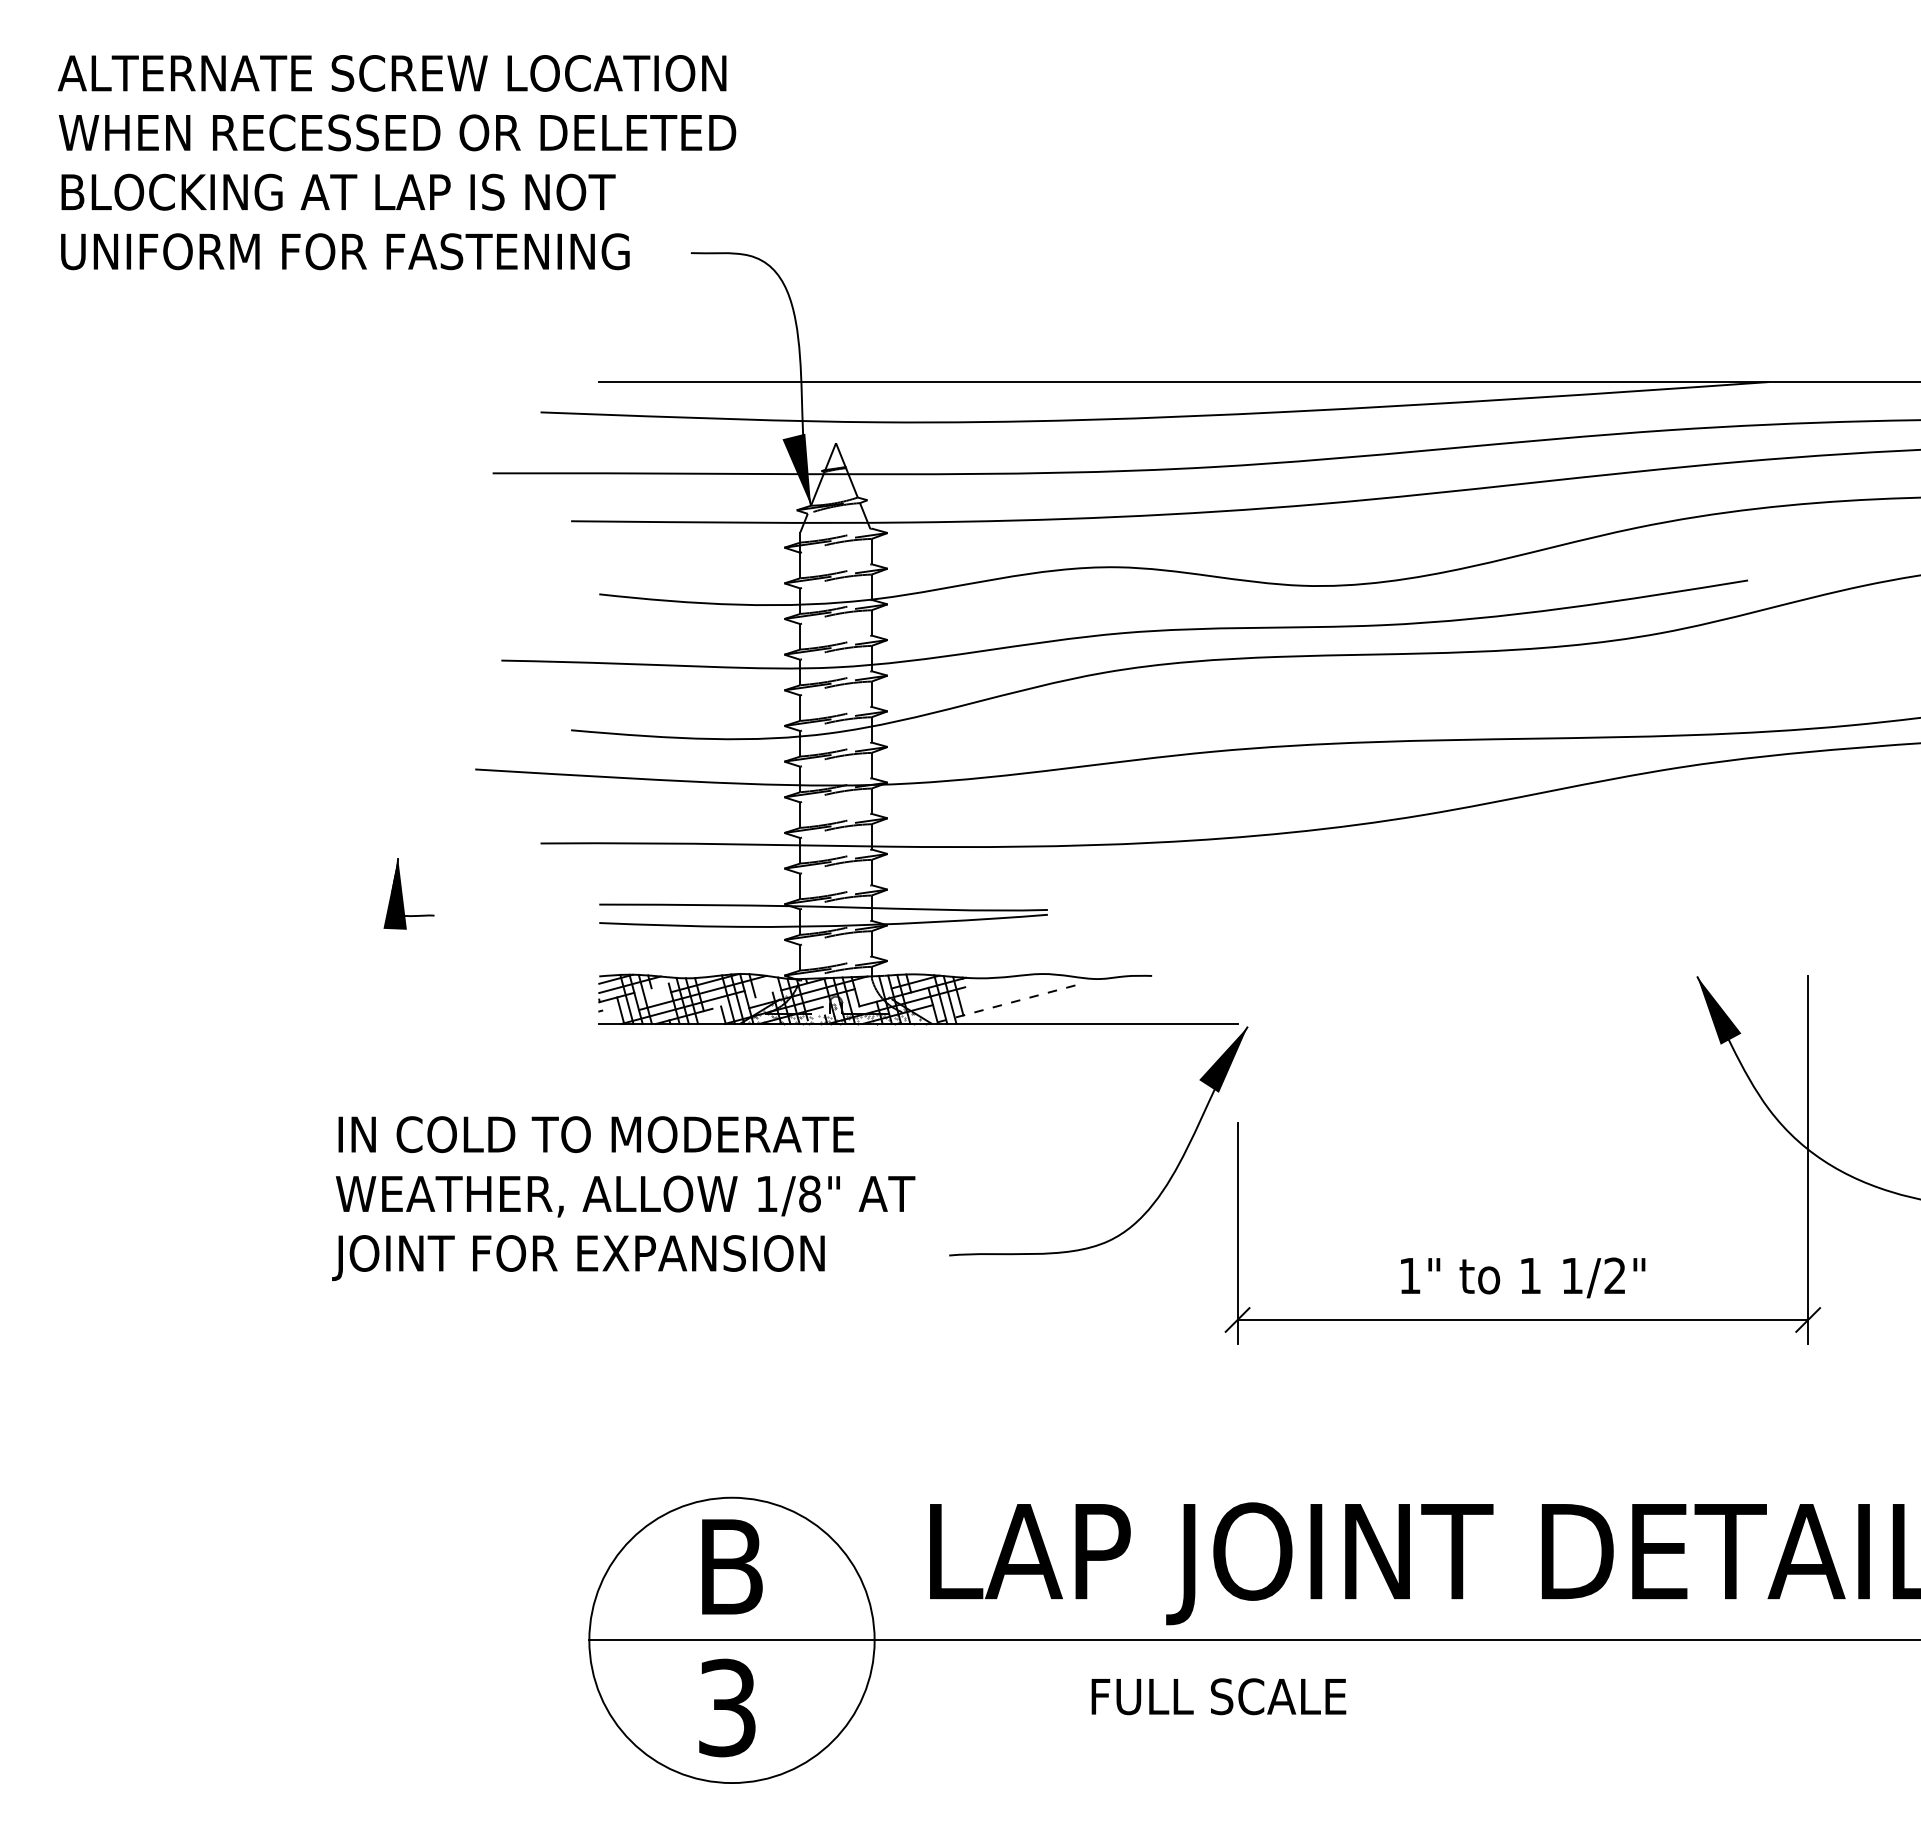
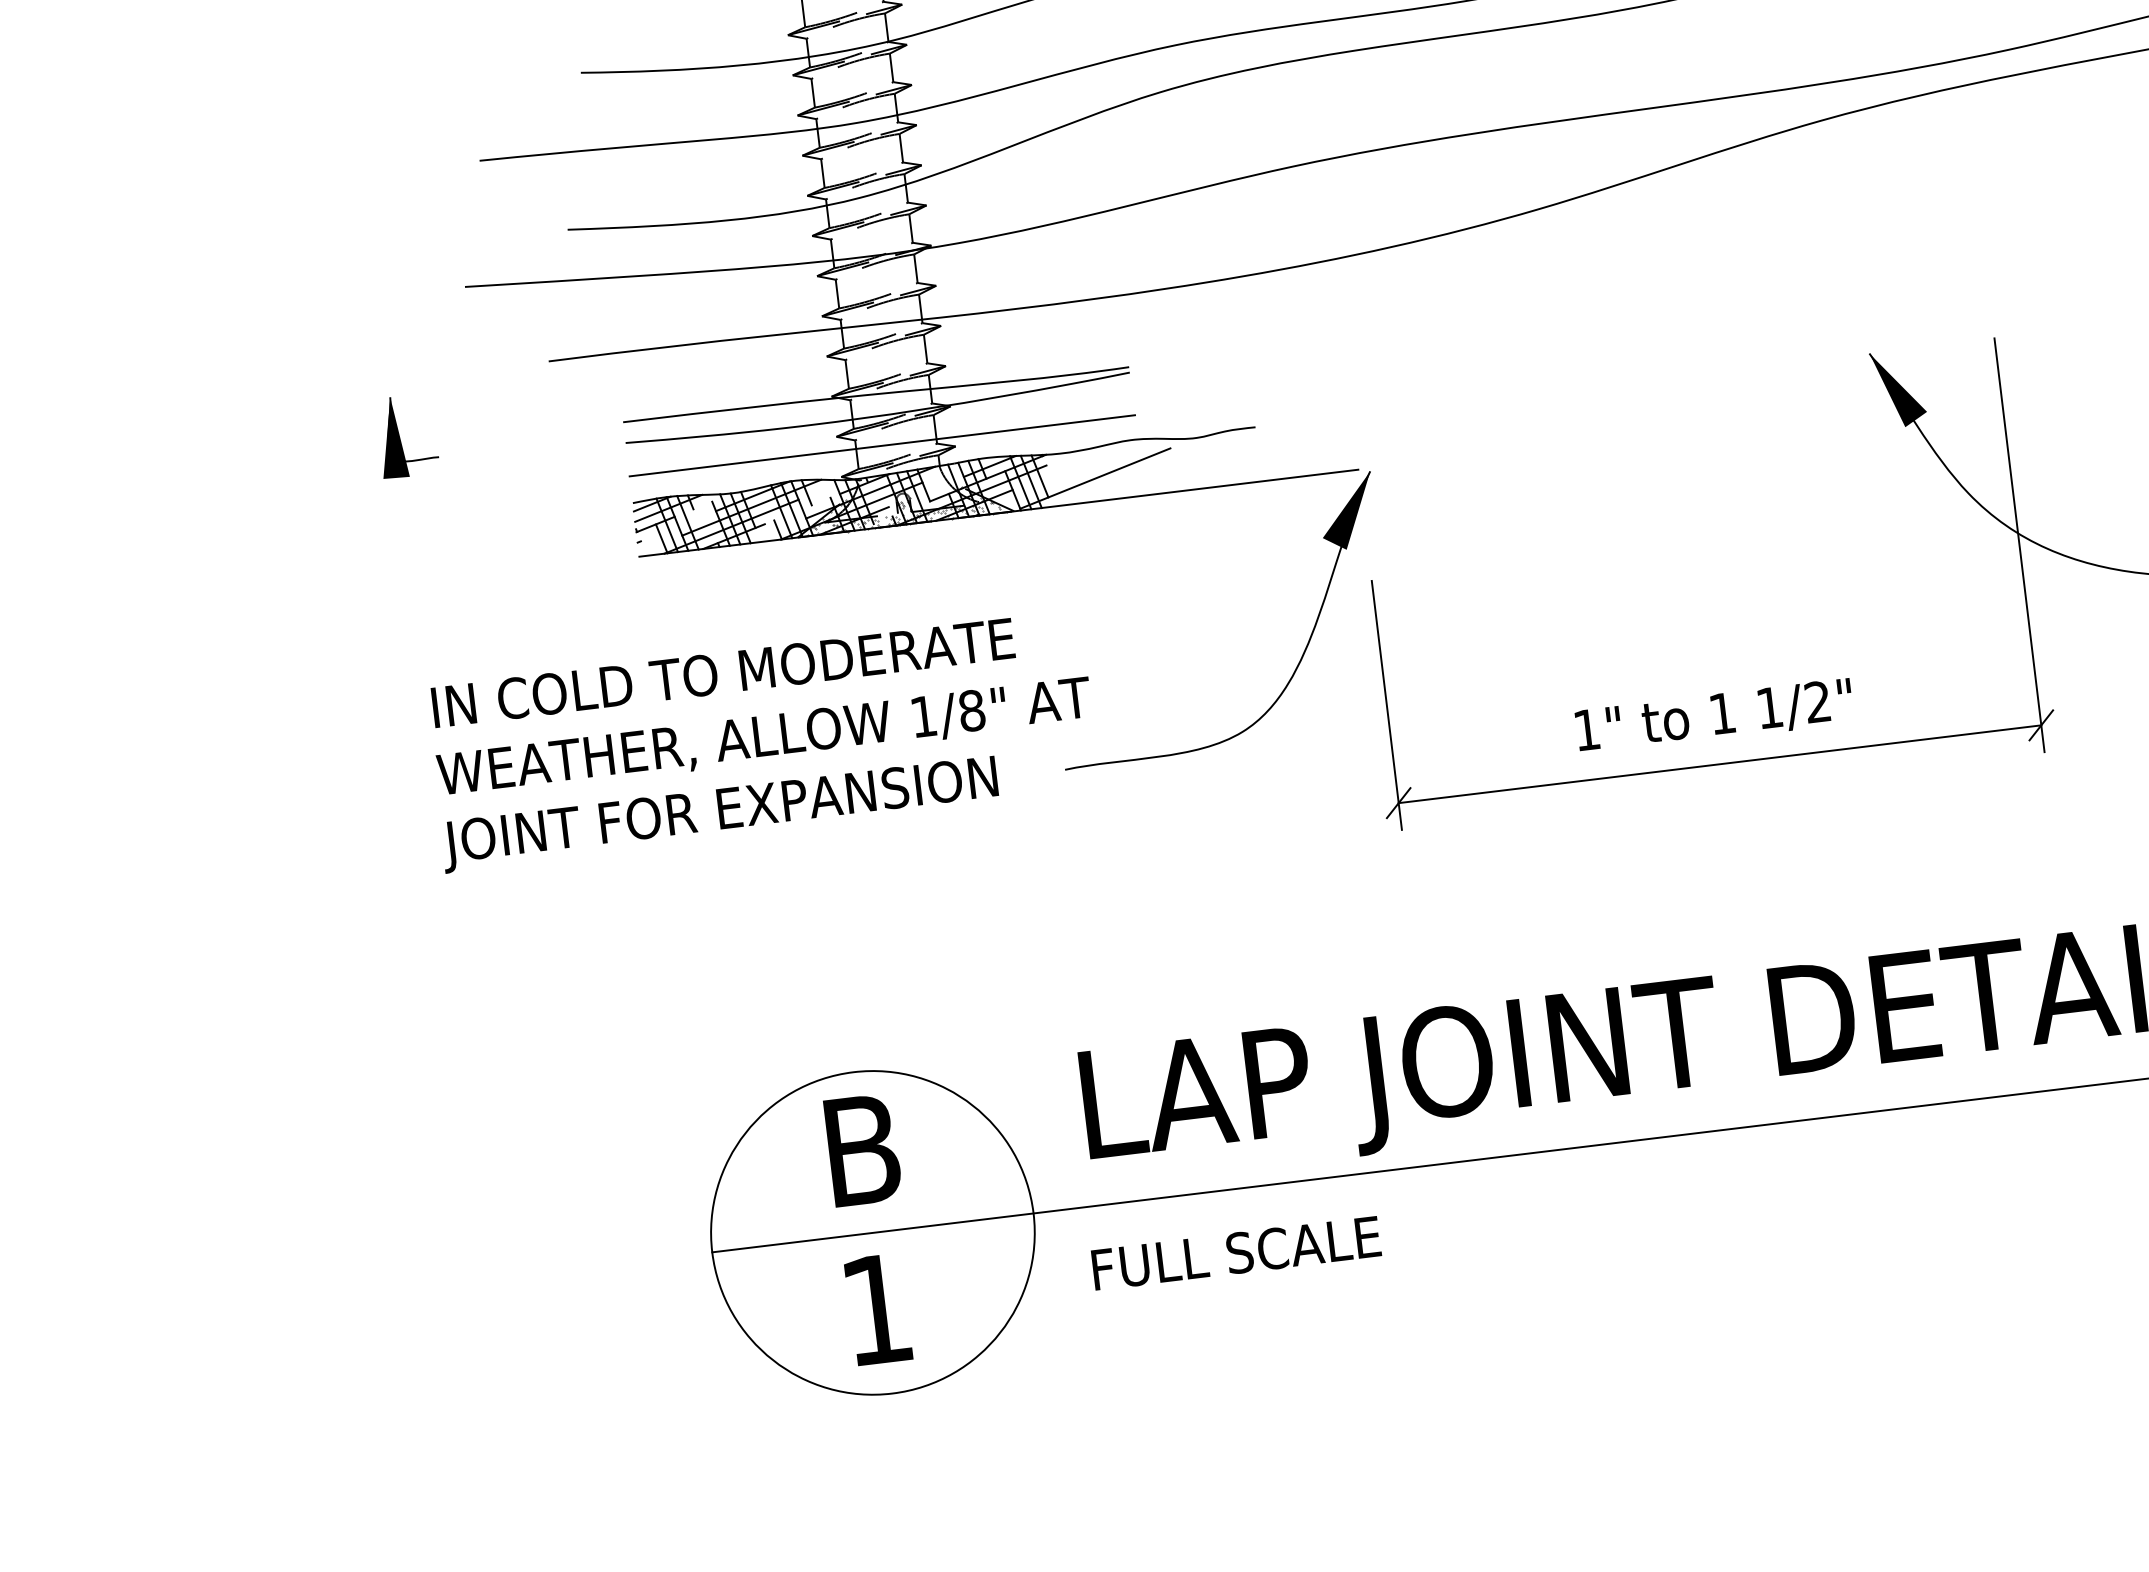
line: (823, 952) -> (882, 445), added
line: (1006, 1003) -> (1095, 478), dashed -> solid
text: (623, 1198) -> (762, 741), moved
text: (1218, 1696) -> (1235, 1253), moved
text: (727, 1707) -> (877, 1309), 3 -> 1

